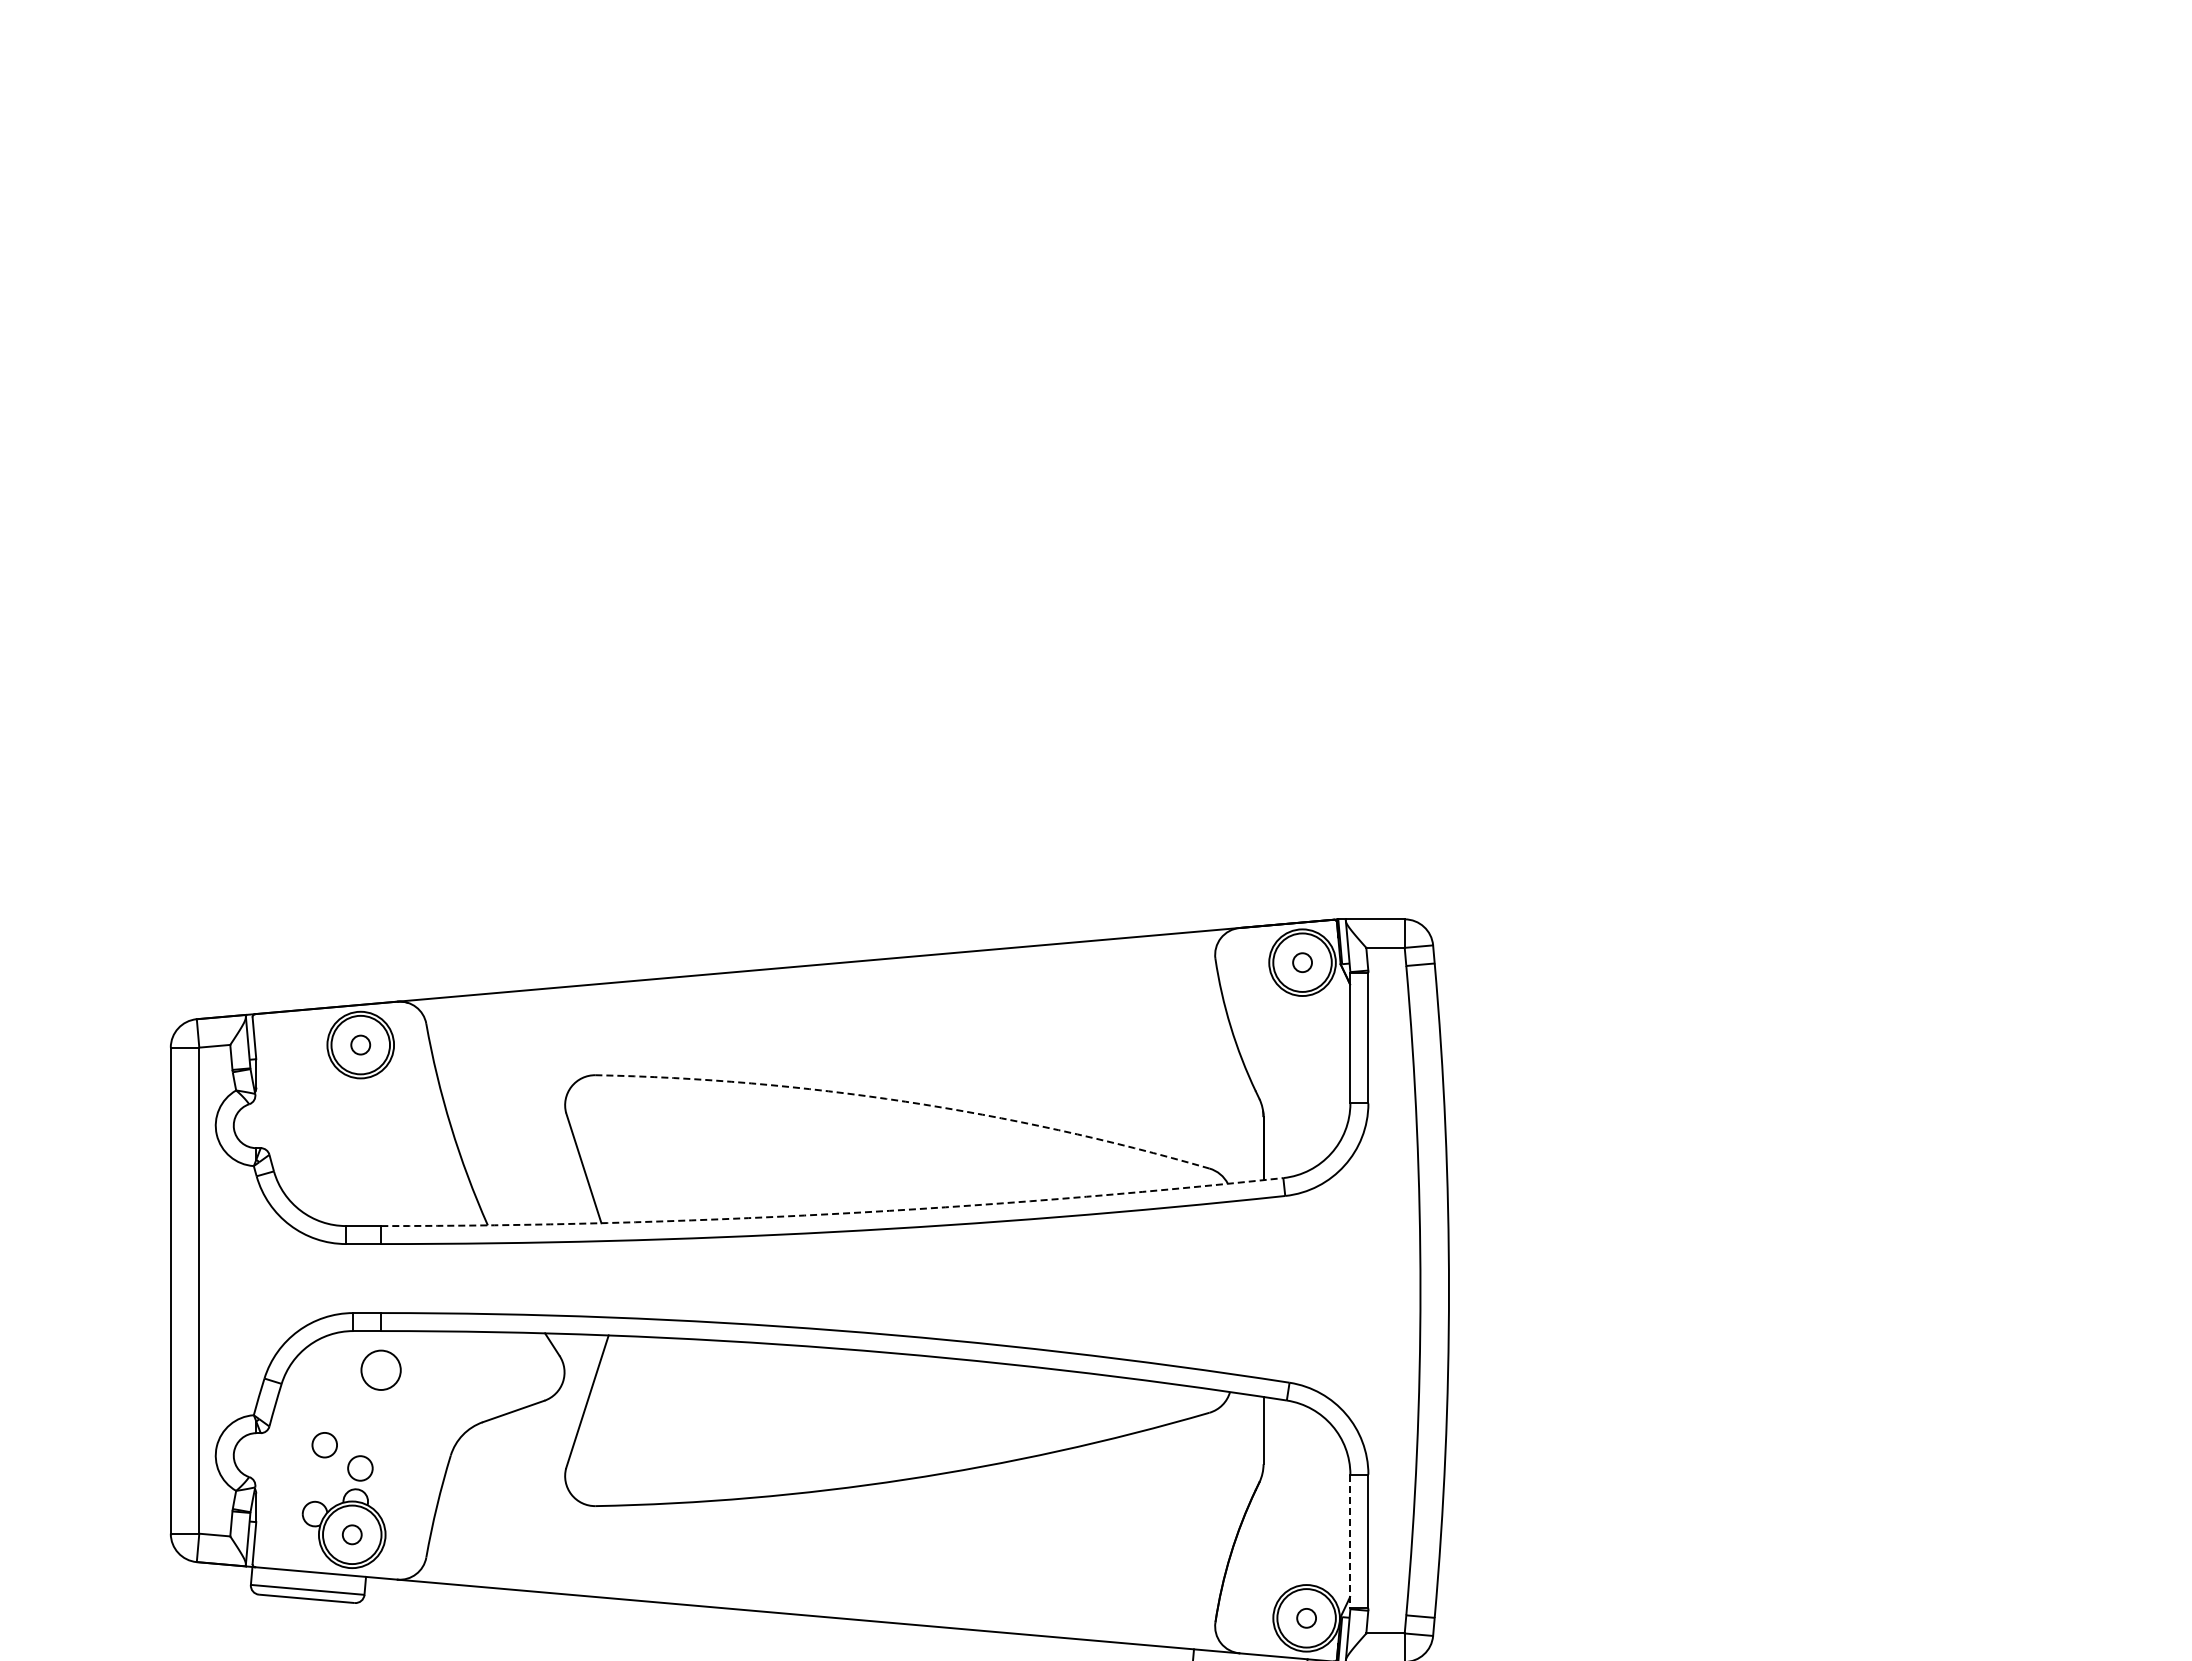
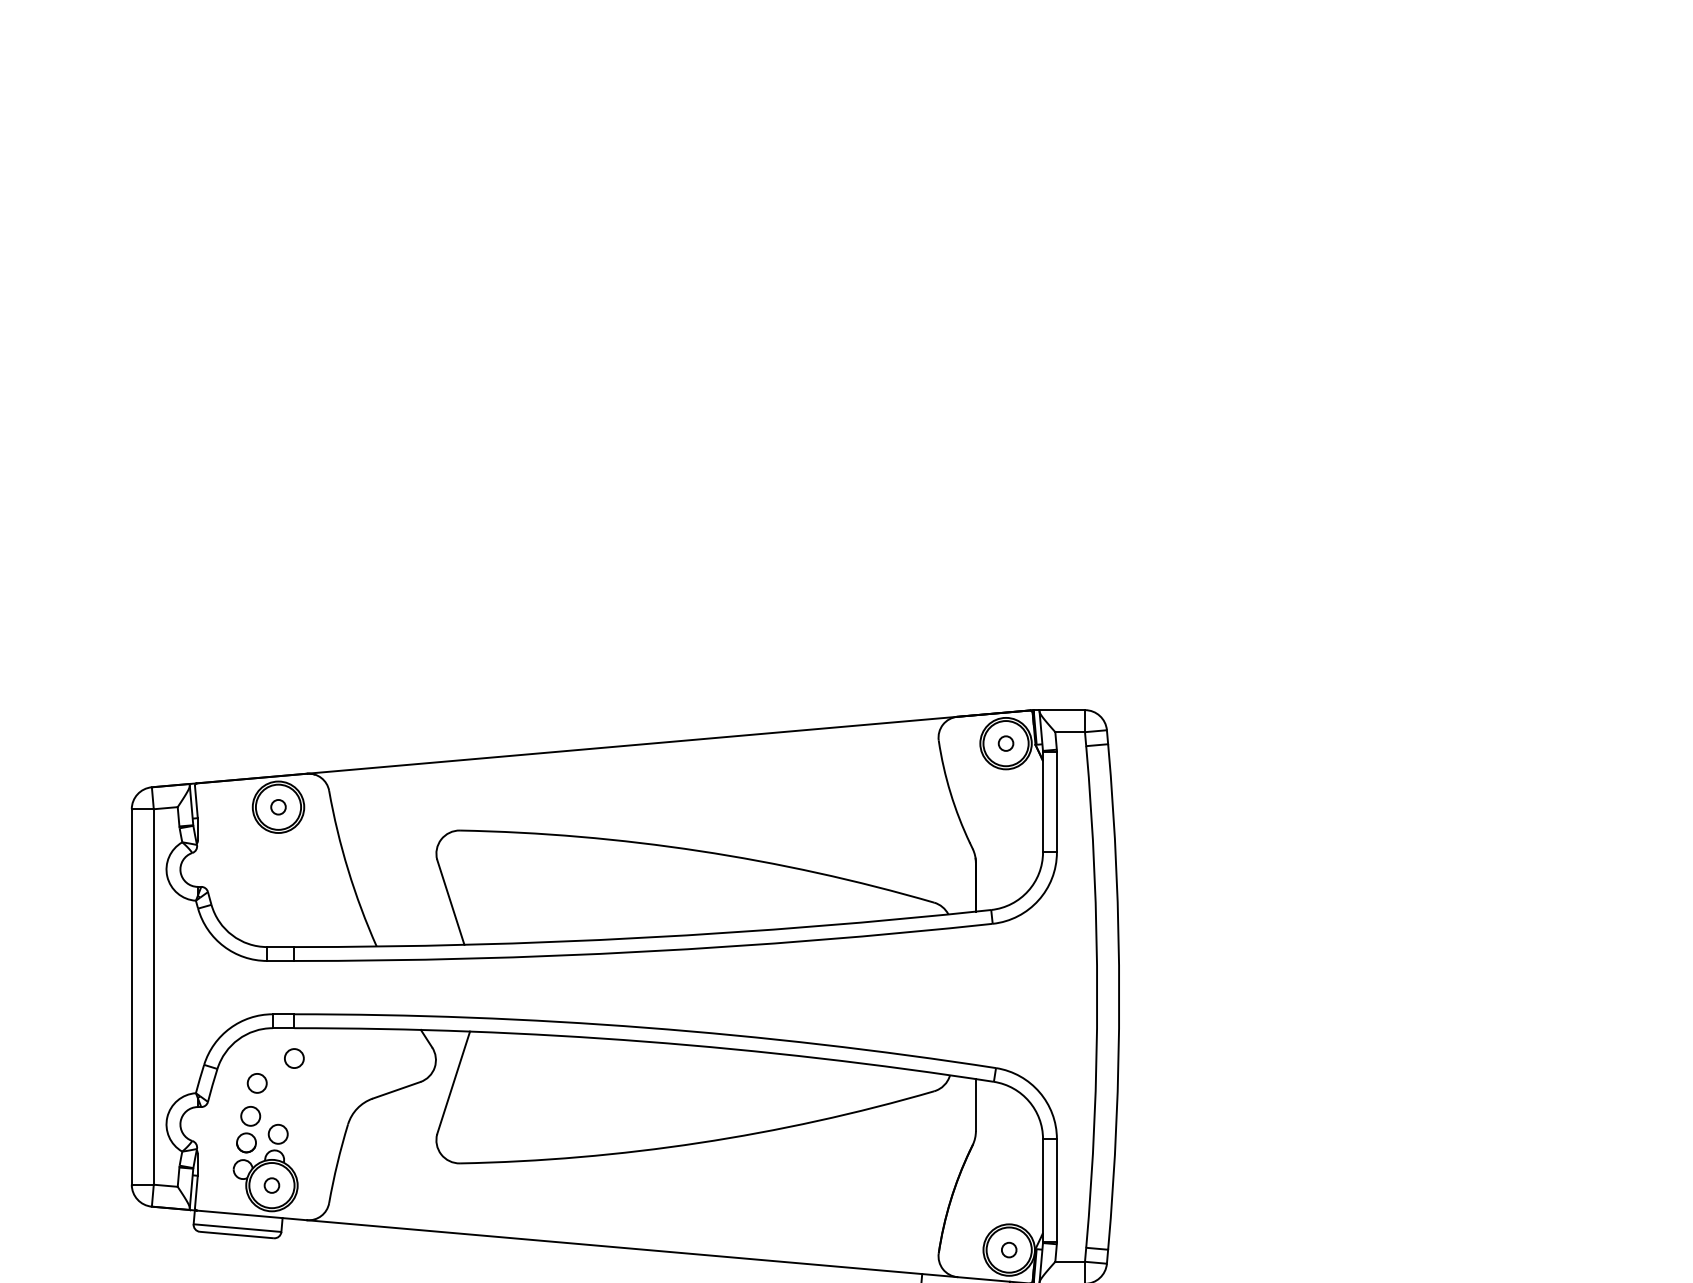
arc: (905, 1101) -> (699, 850), dashed -> solid
arc: (832, 1214) -> (642, 938), dashed -> solid
circle: (381, 1370) -> (294, 1058), size x0.62
circle: (333, 1402) -> (257, 1083), added
circle: (319, 1479) -> (246, 1142), added
line: (1350, 1541) -> (1043, 1190), dashed -> solid

